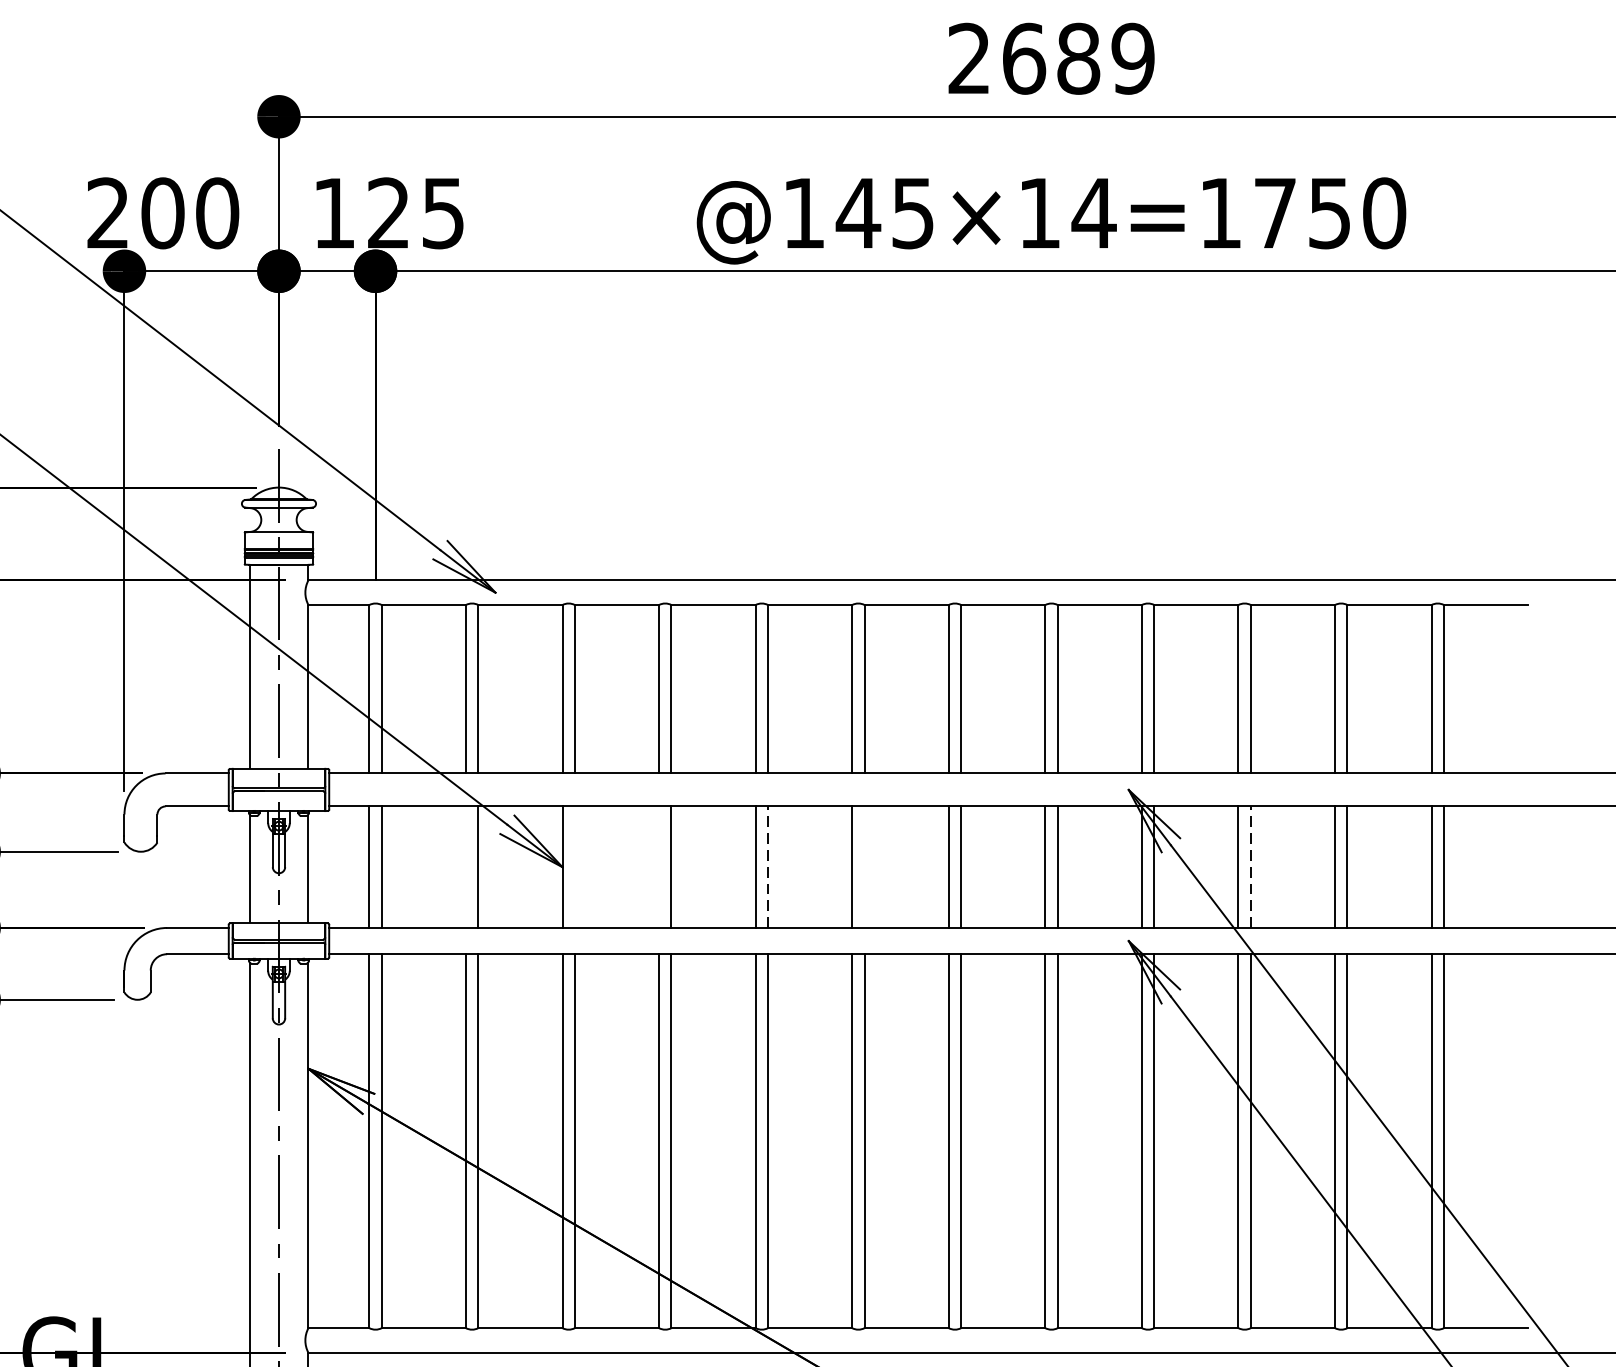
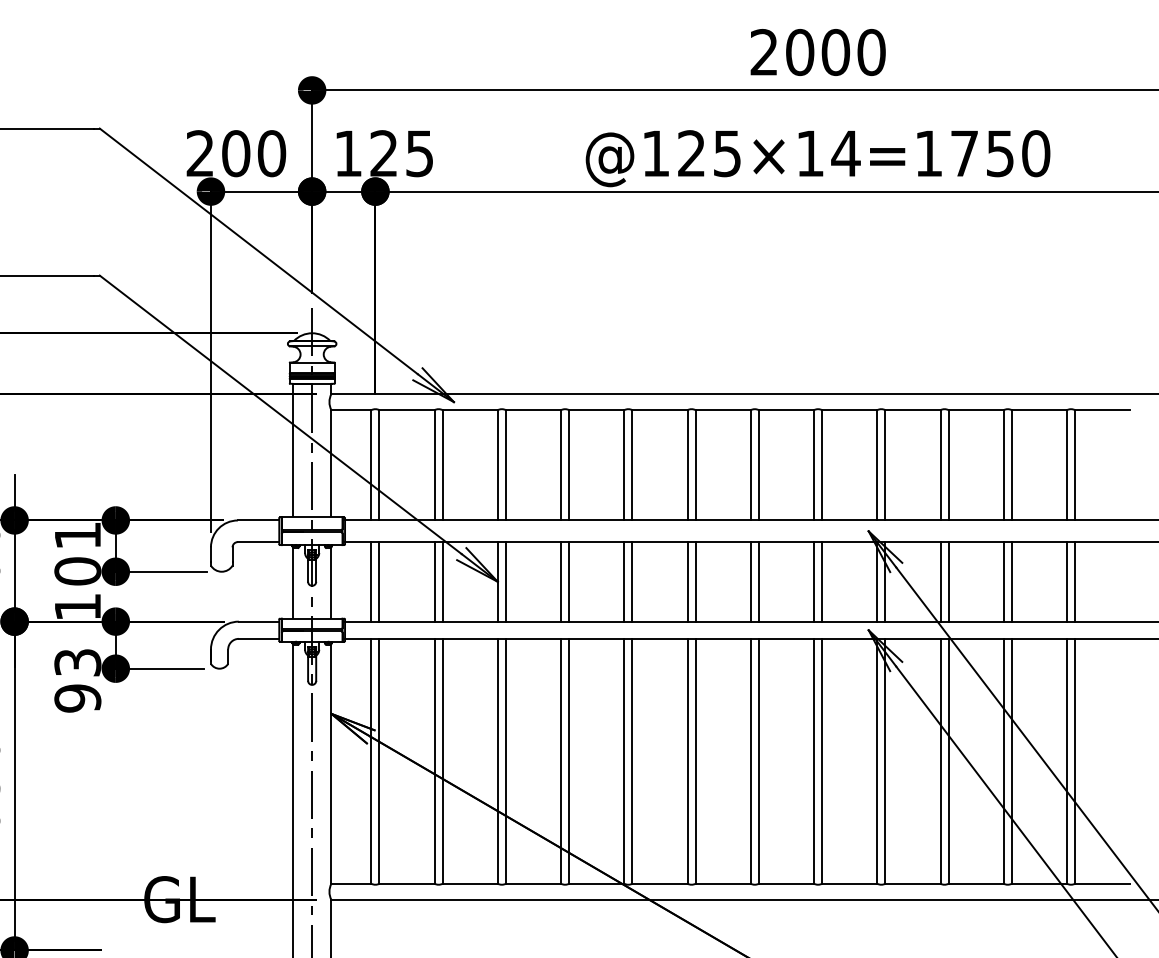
text: (1078, 58) -> (835, 52), 2689 -> 2000
text: (858, 213) -> (691, 153), @145×14=1750 -> @125×14=1750
line: (465, 866) -> (434, 581), added
line: (574, 866) -> (505, 581), added
line: (659, 866) -> (561, 581), added
line: (768, 866) -> (632, 581), dashed -> solid
line: (864, 866) -> (695, 581), added
line: (1250, 866) -> (948, 581), dashed -> solid

